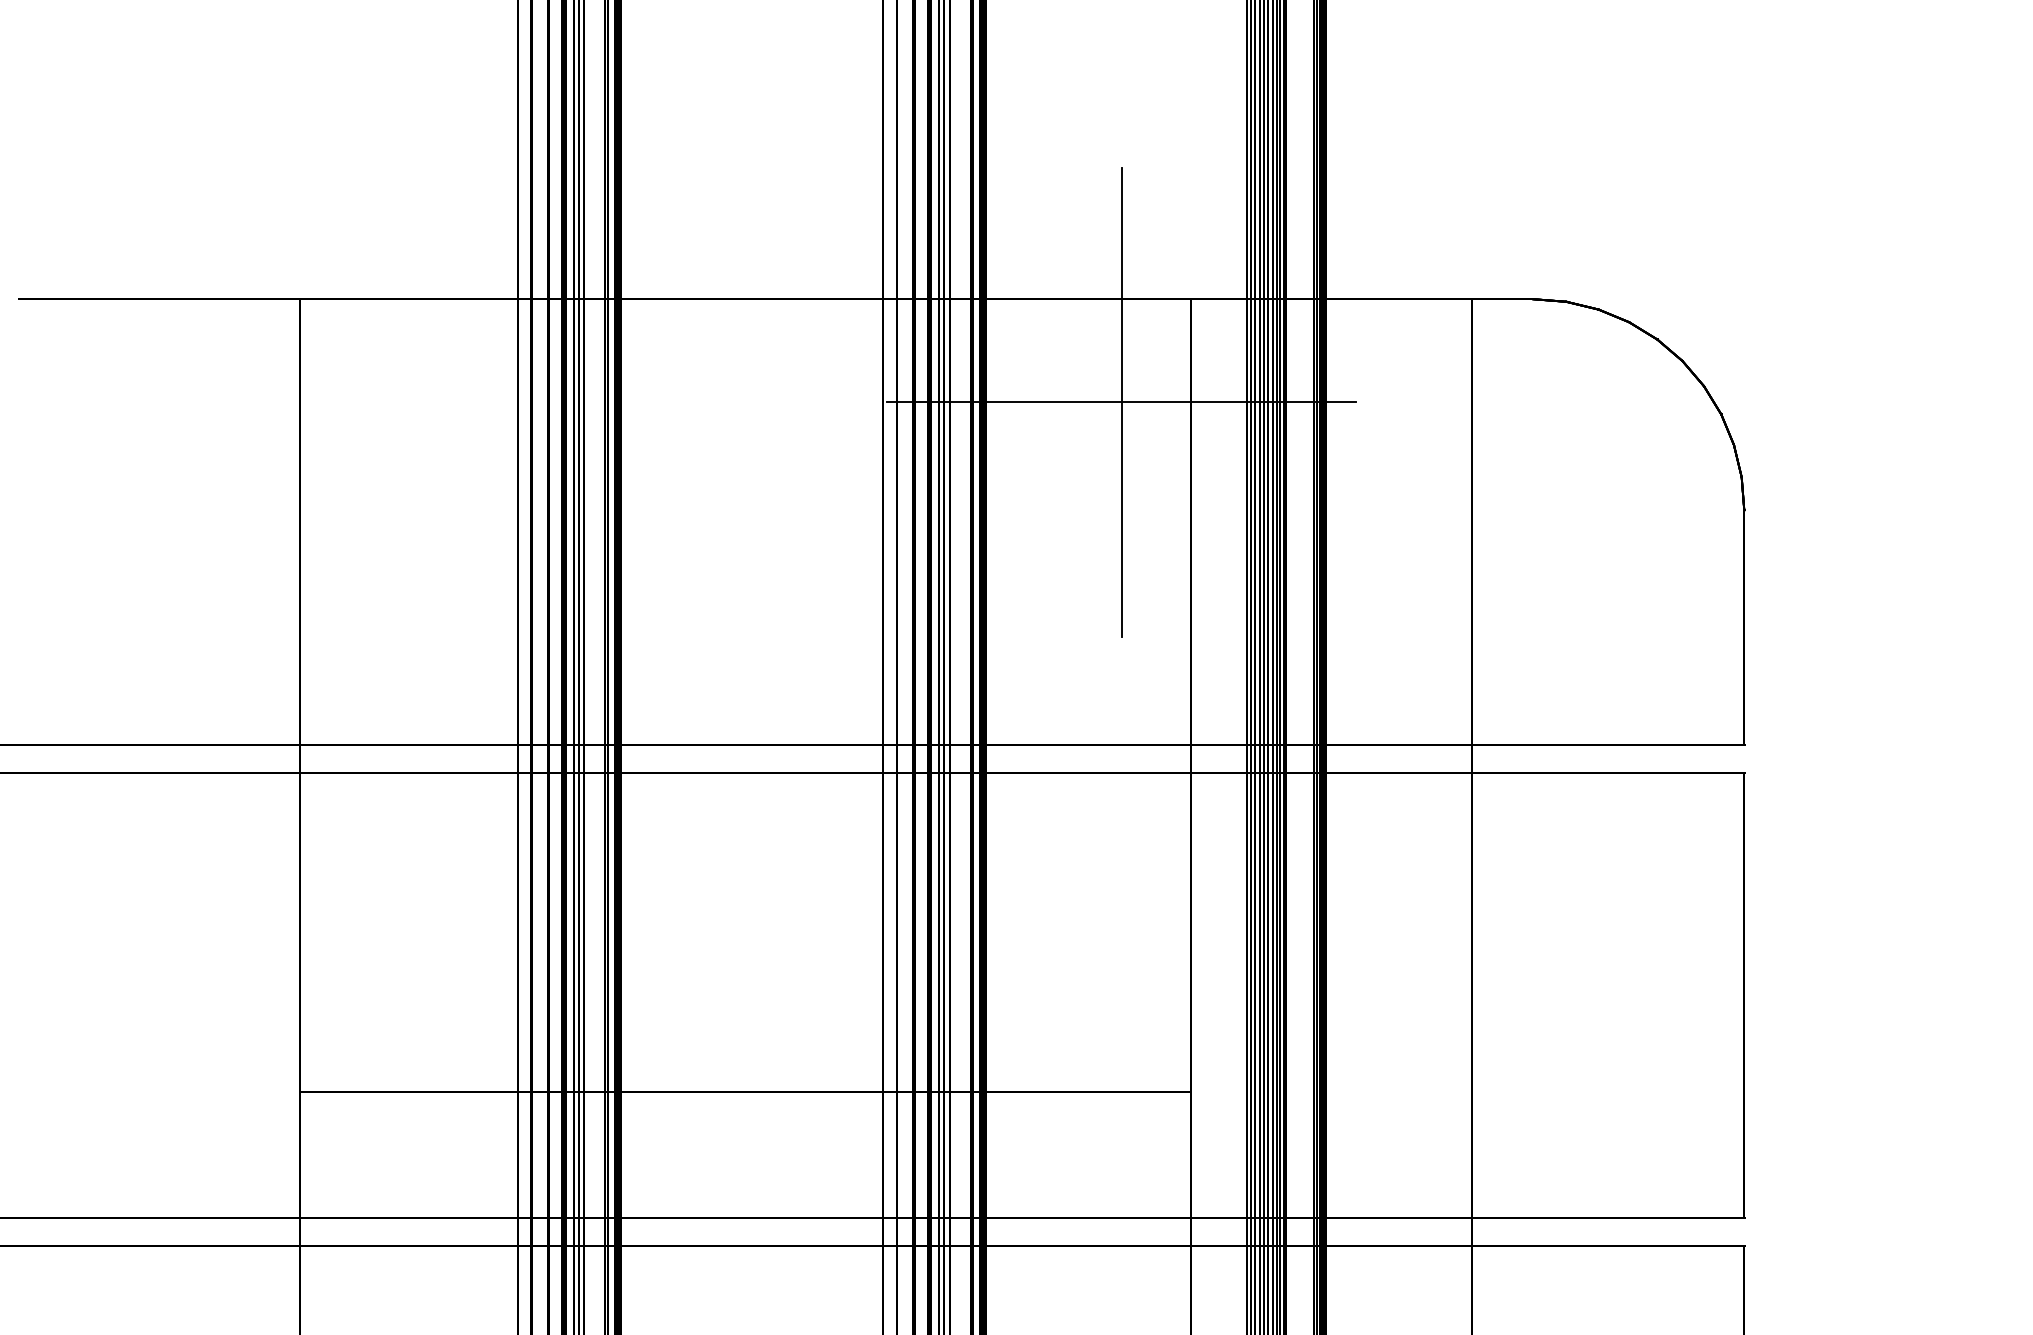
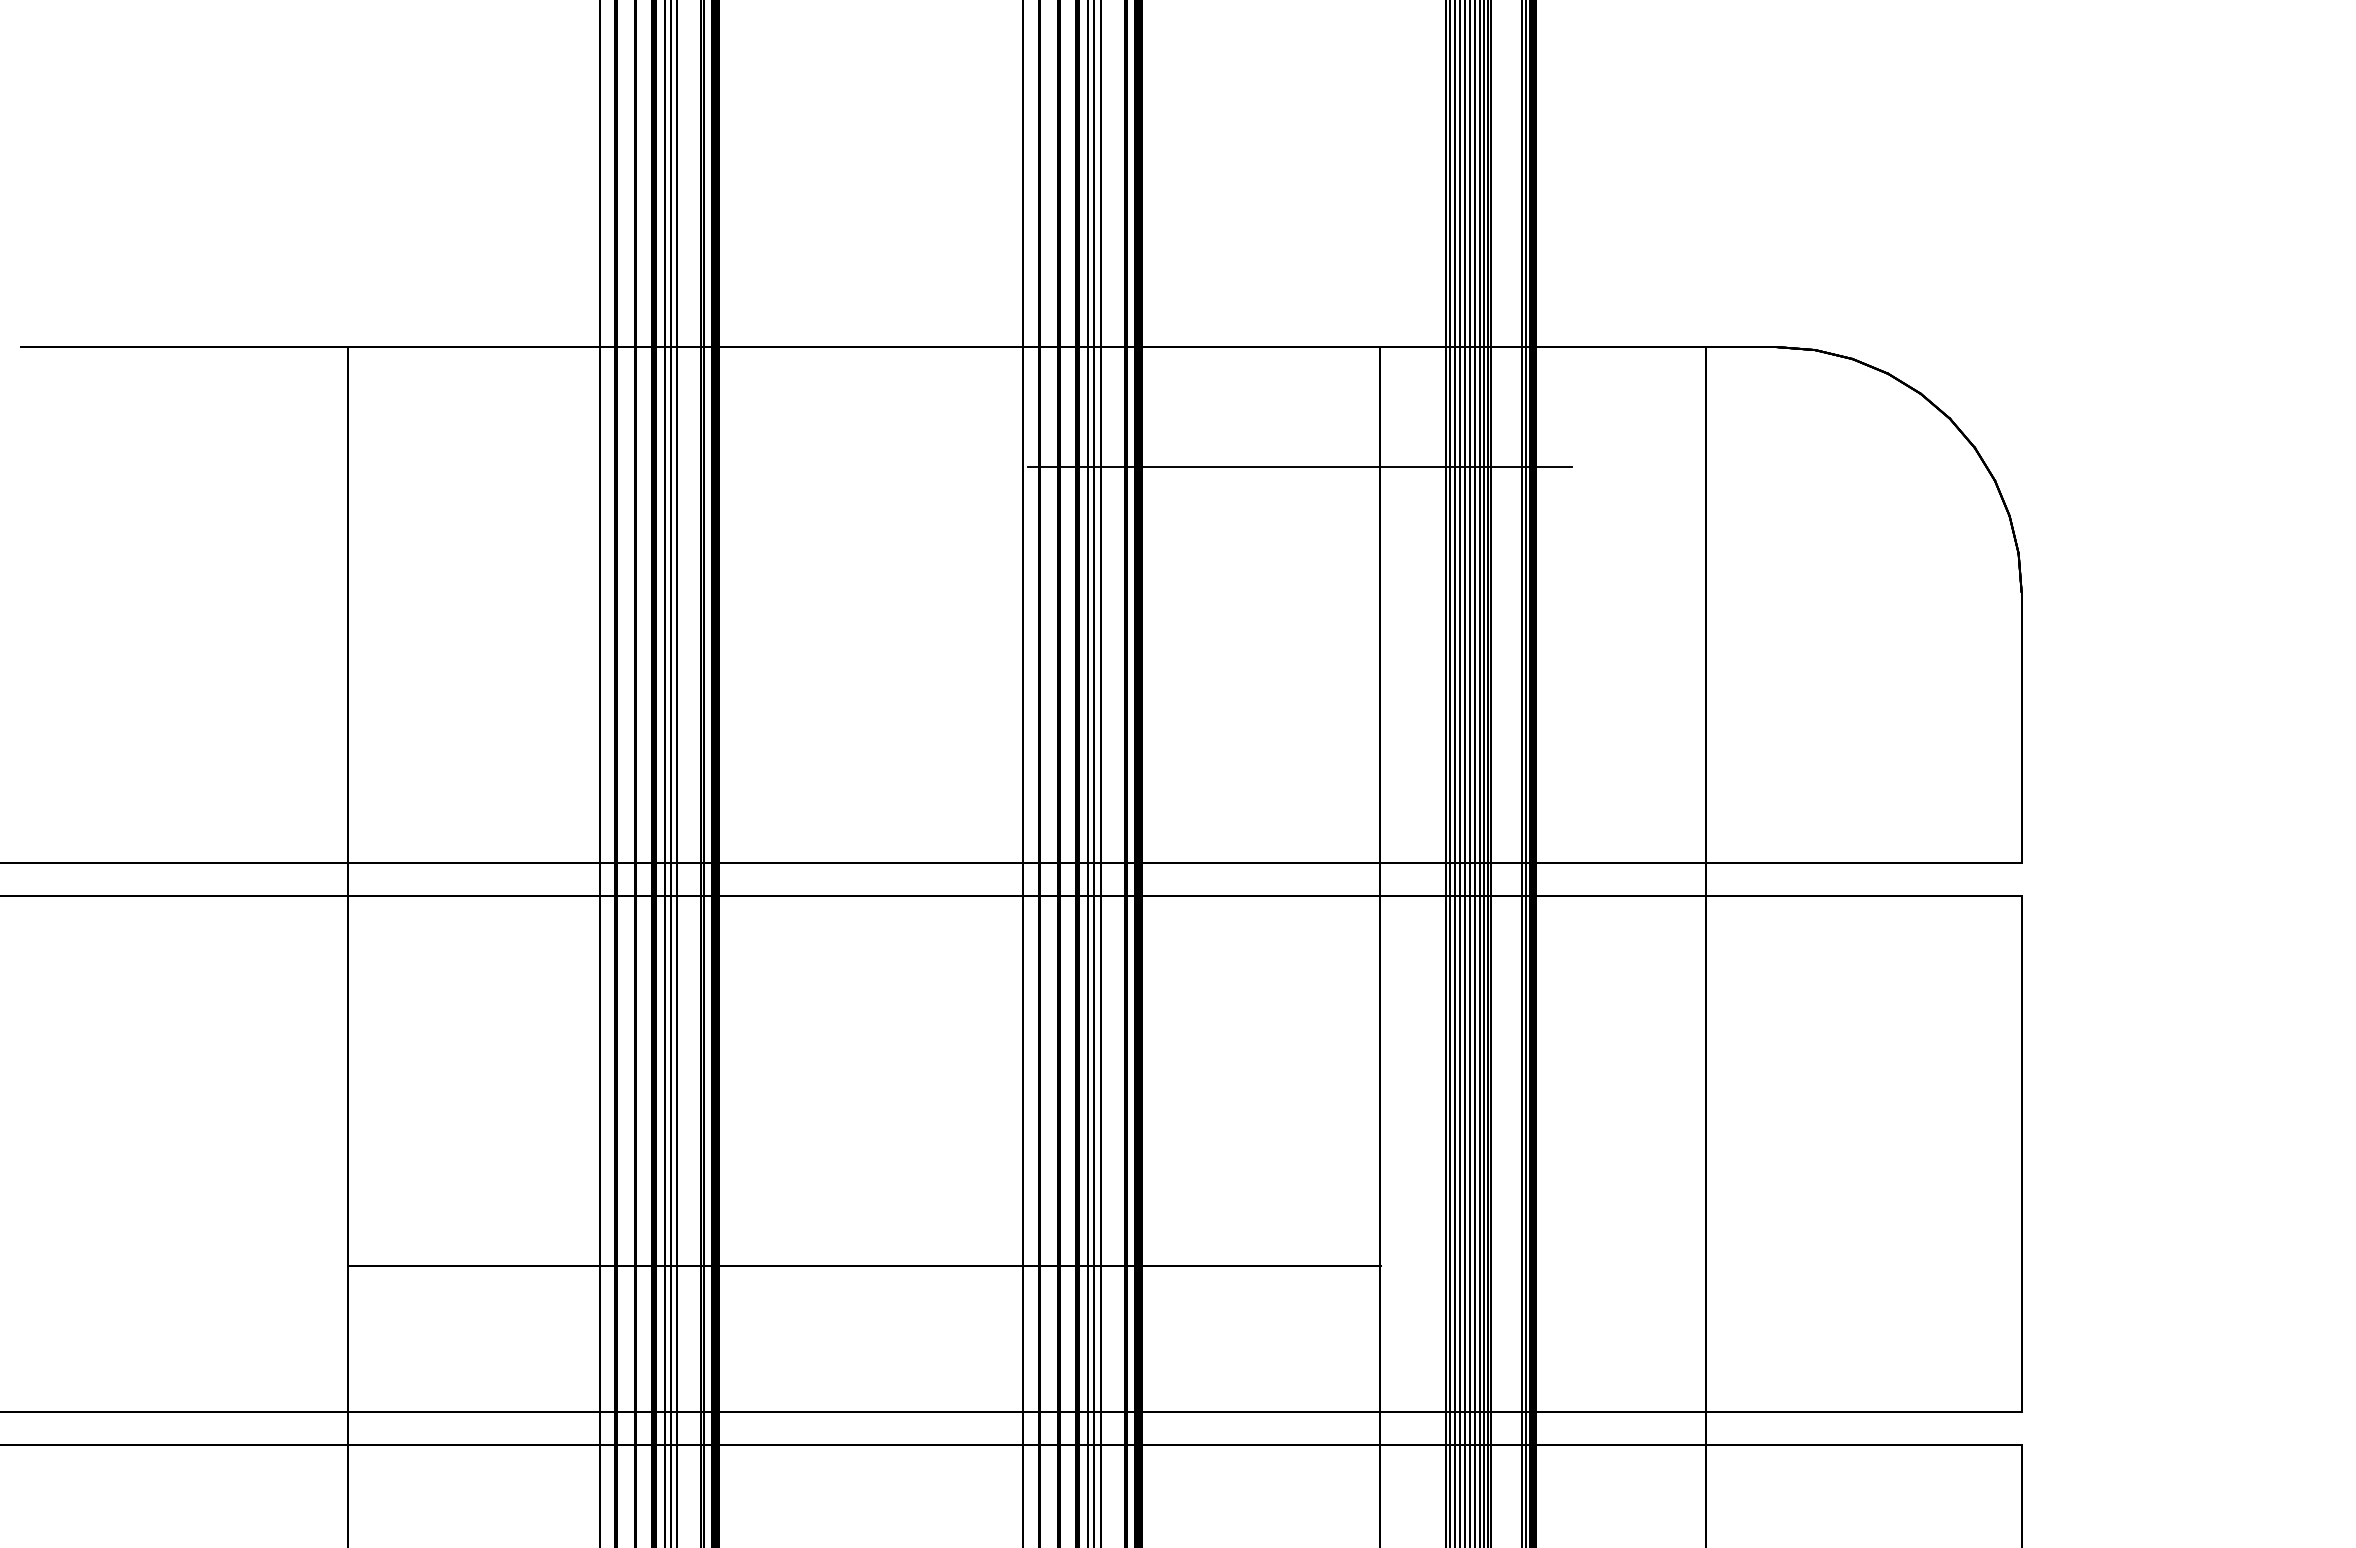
line: (1122, 402) -> (1300, 466), removed

